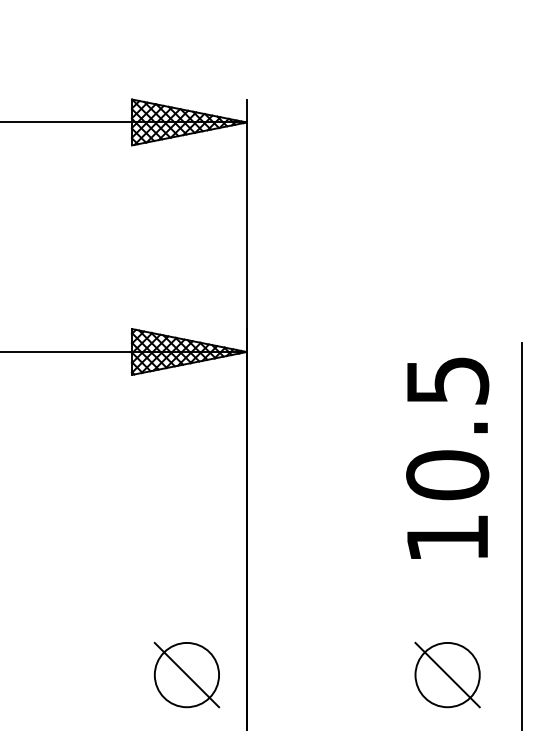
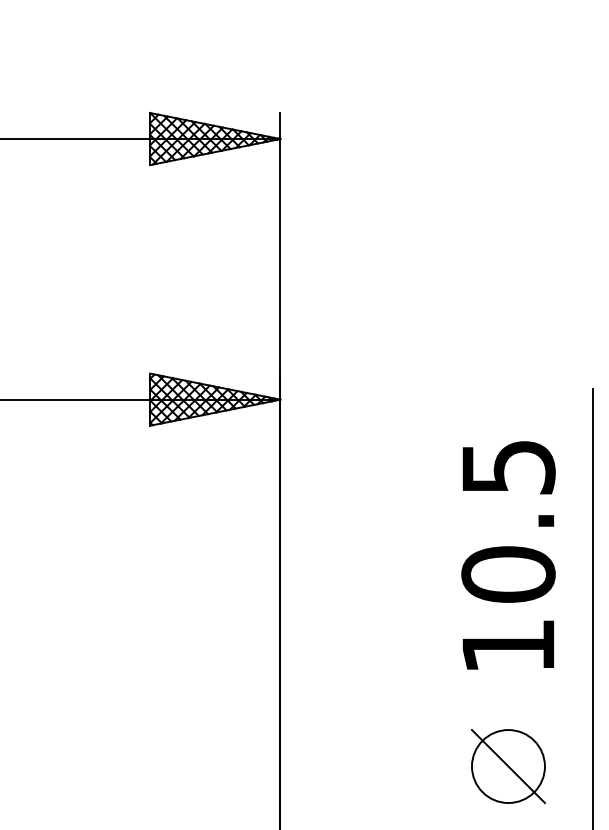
text: (447, 458) -> (508, 555), moved
part: (186, 675) -> (212, 766), removed

